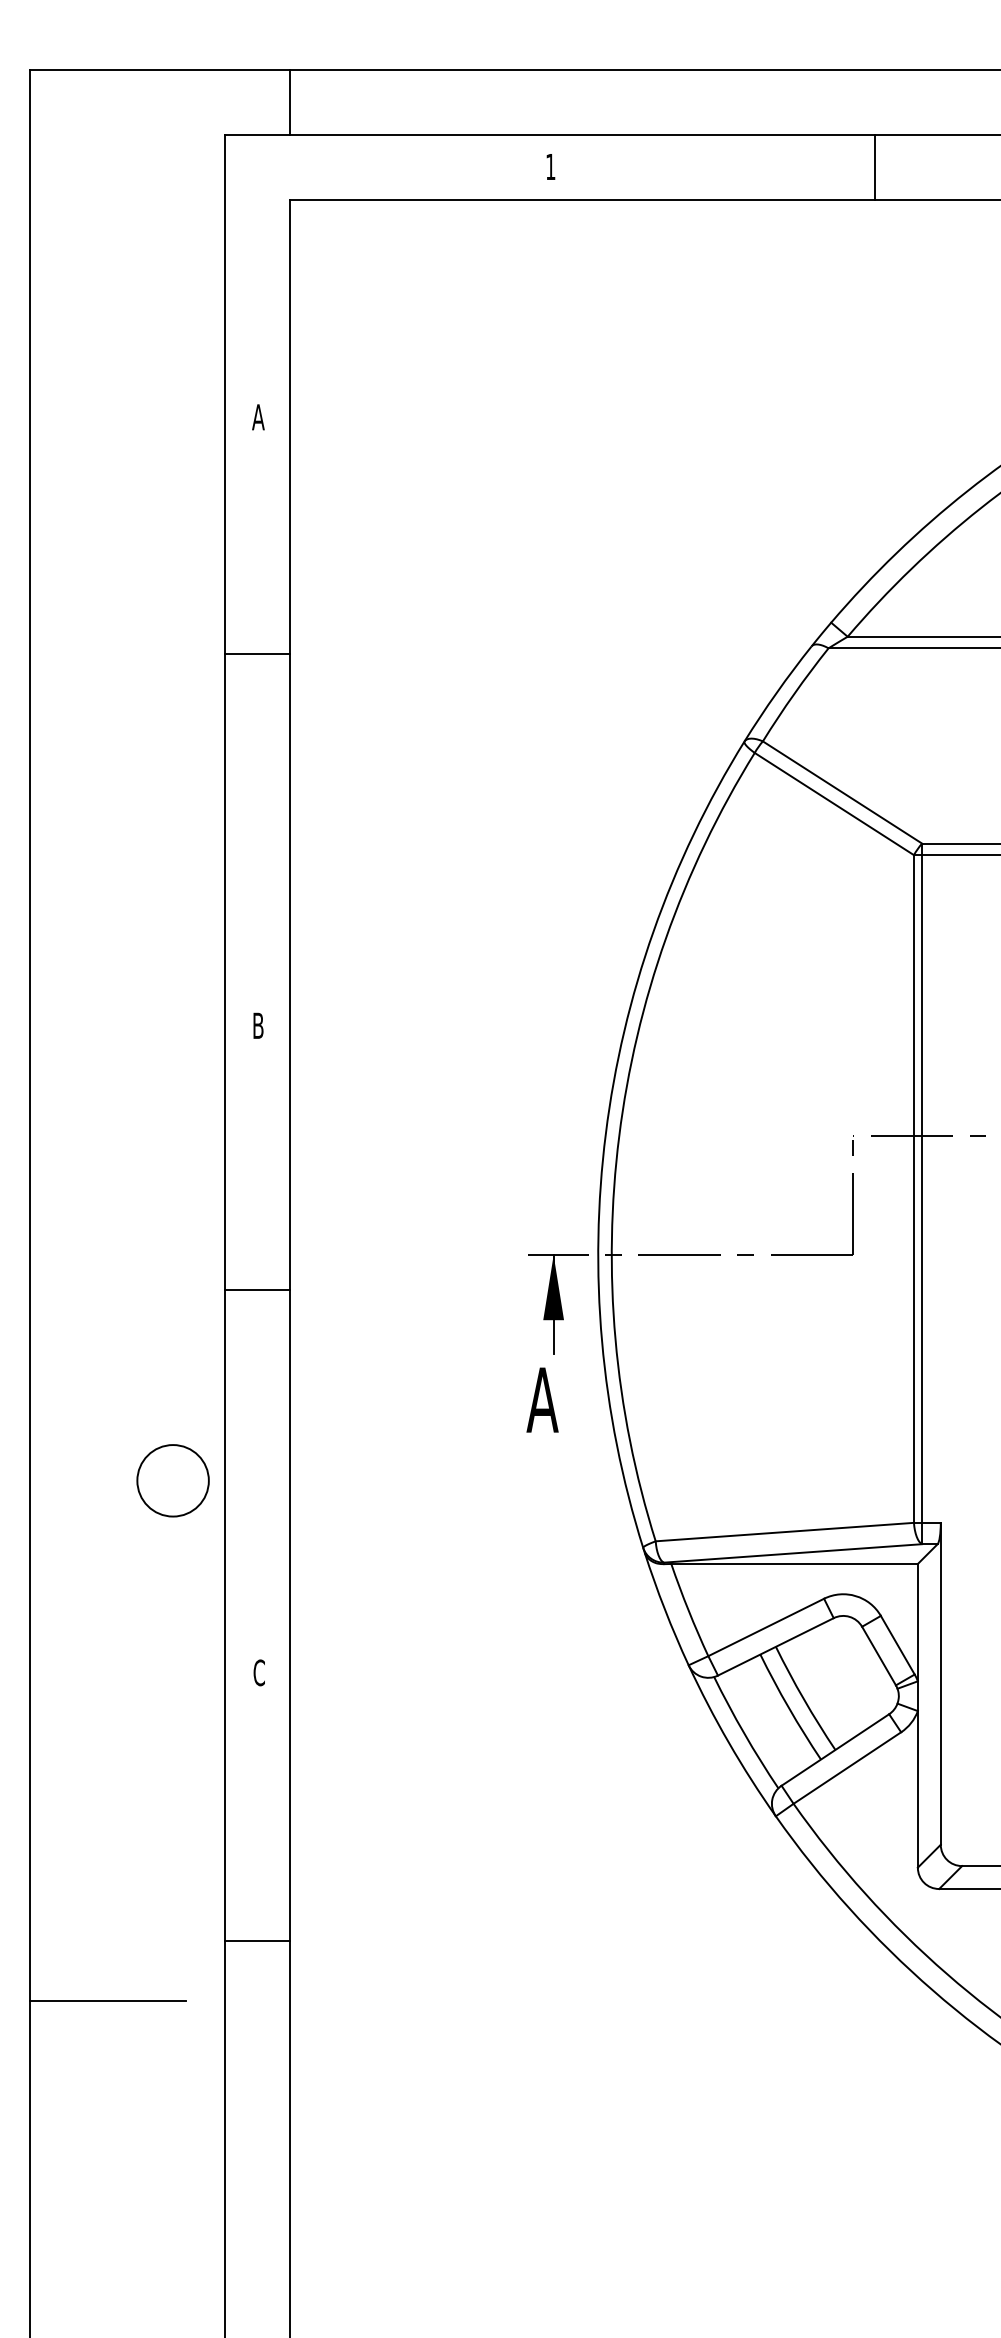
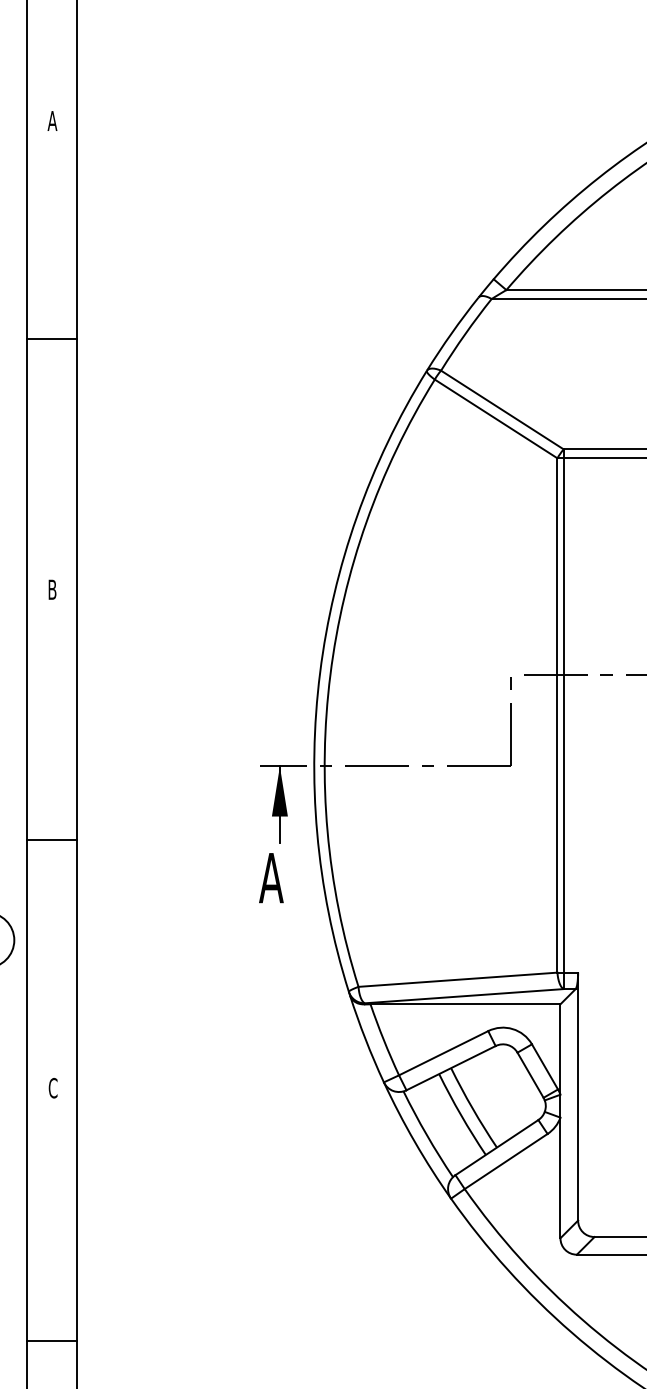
line: (257, 653) -> (51, 339), moved
line: (257, 1289) -> (51, 839), moved
line: (257, 1940) -> (51, 1340), moved

